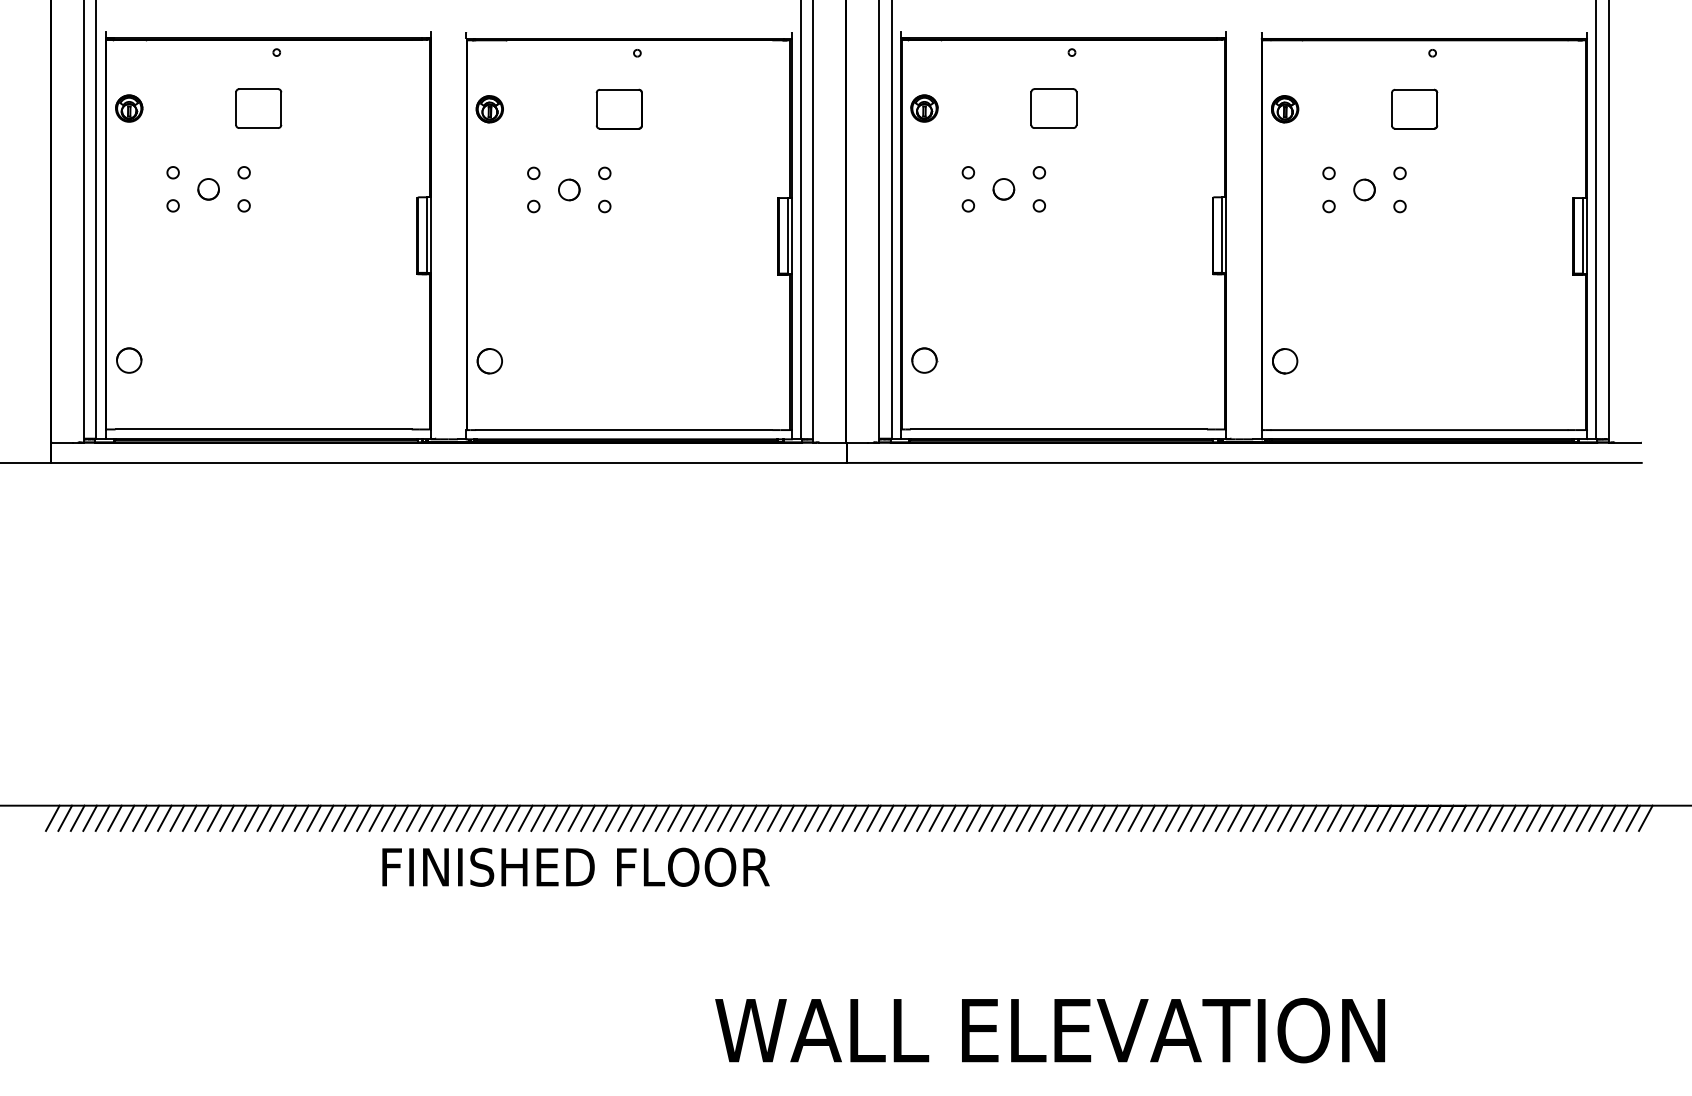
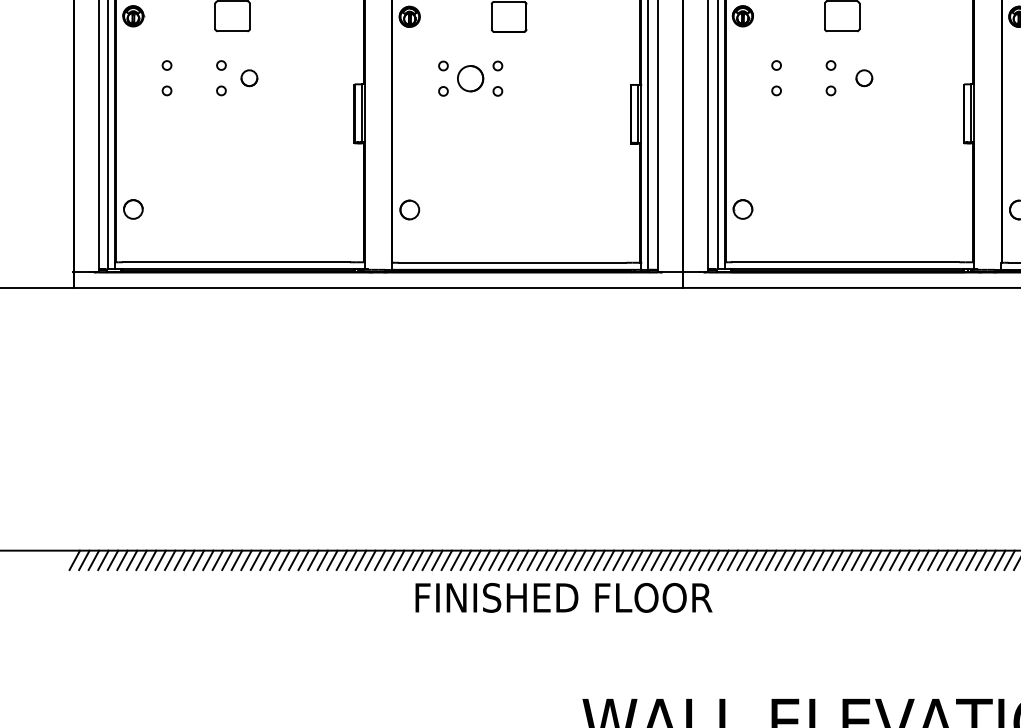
circle: (208, 189) -> (249, 78), moved
part: (569, 189) -> (470, 78), size x1.6
part: (1003, 189) -> (864, 78), moved
text: (575, 866) -> (563, 597), moved

